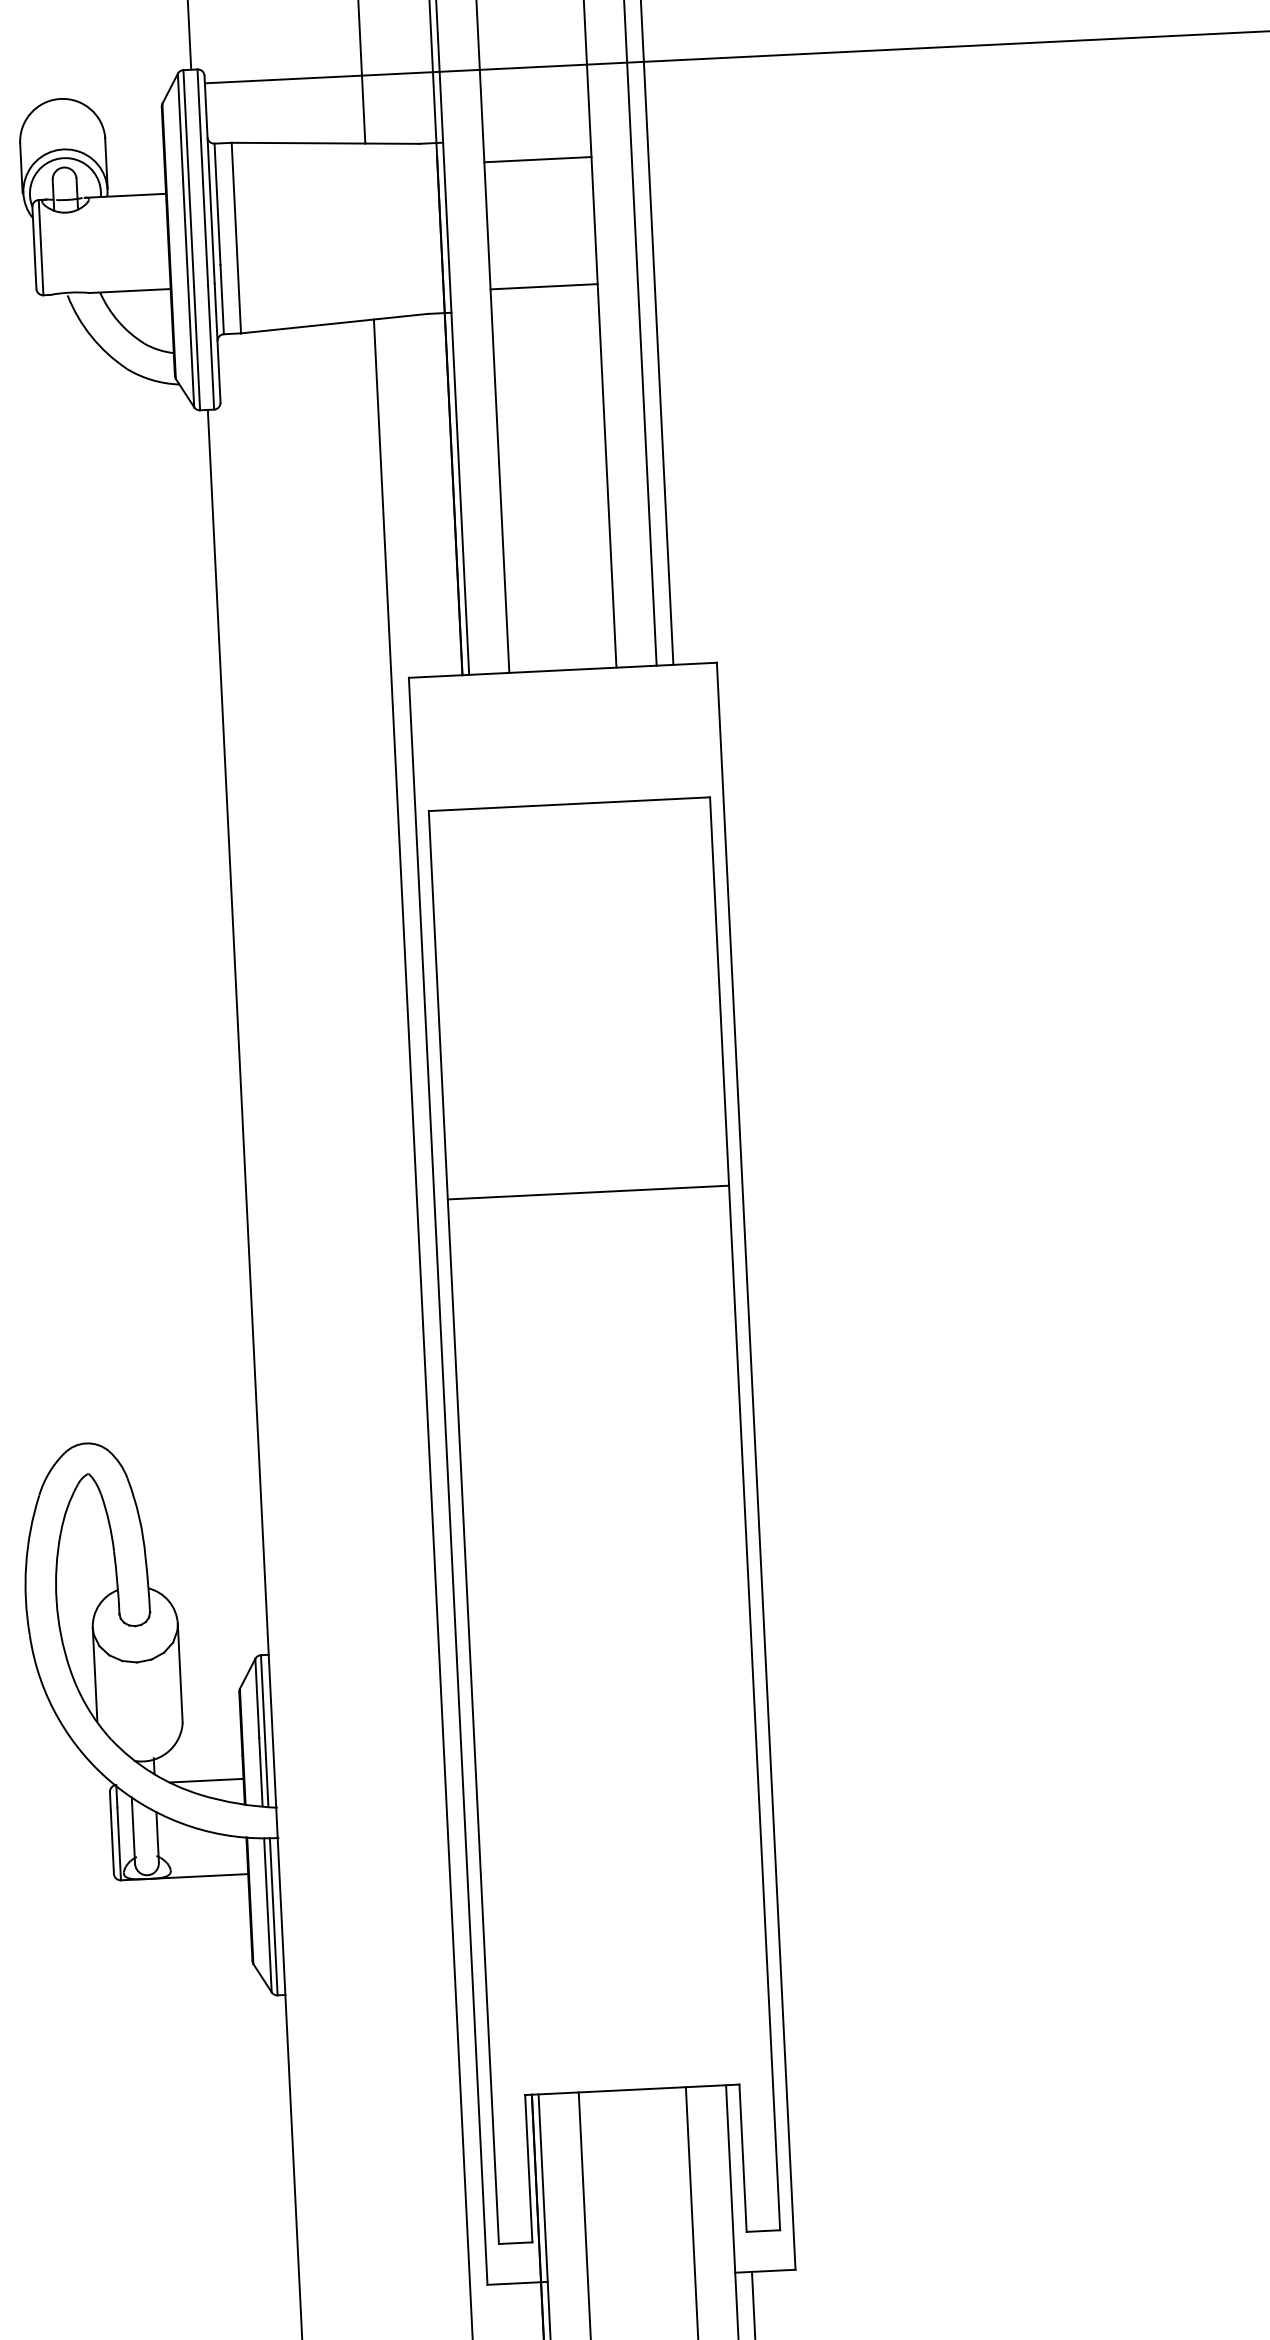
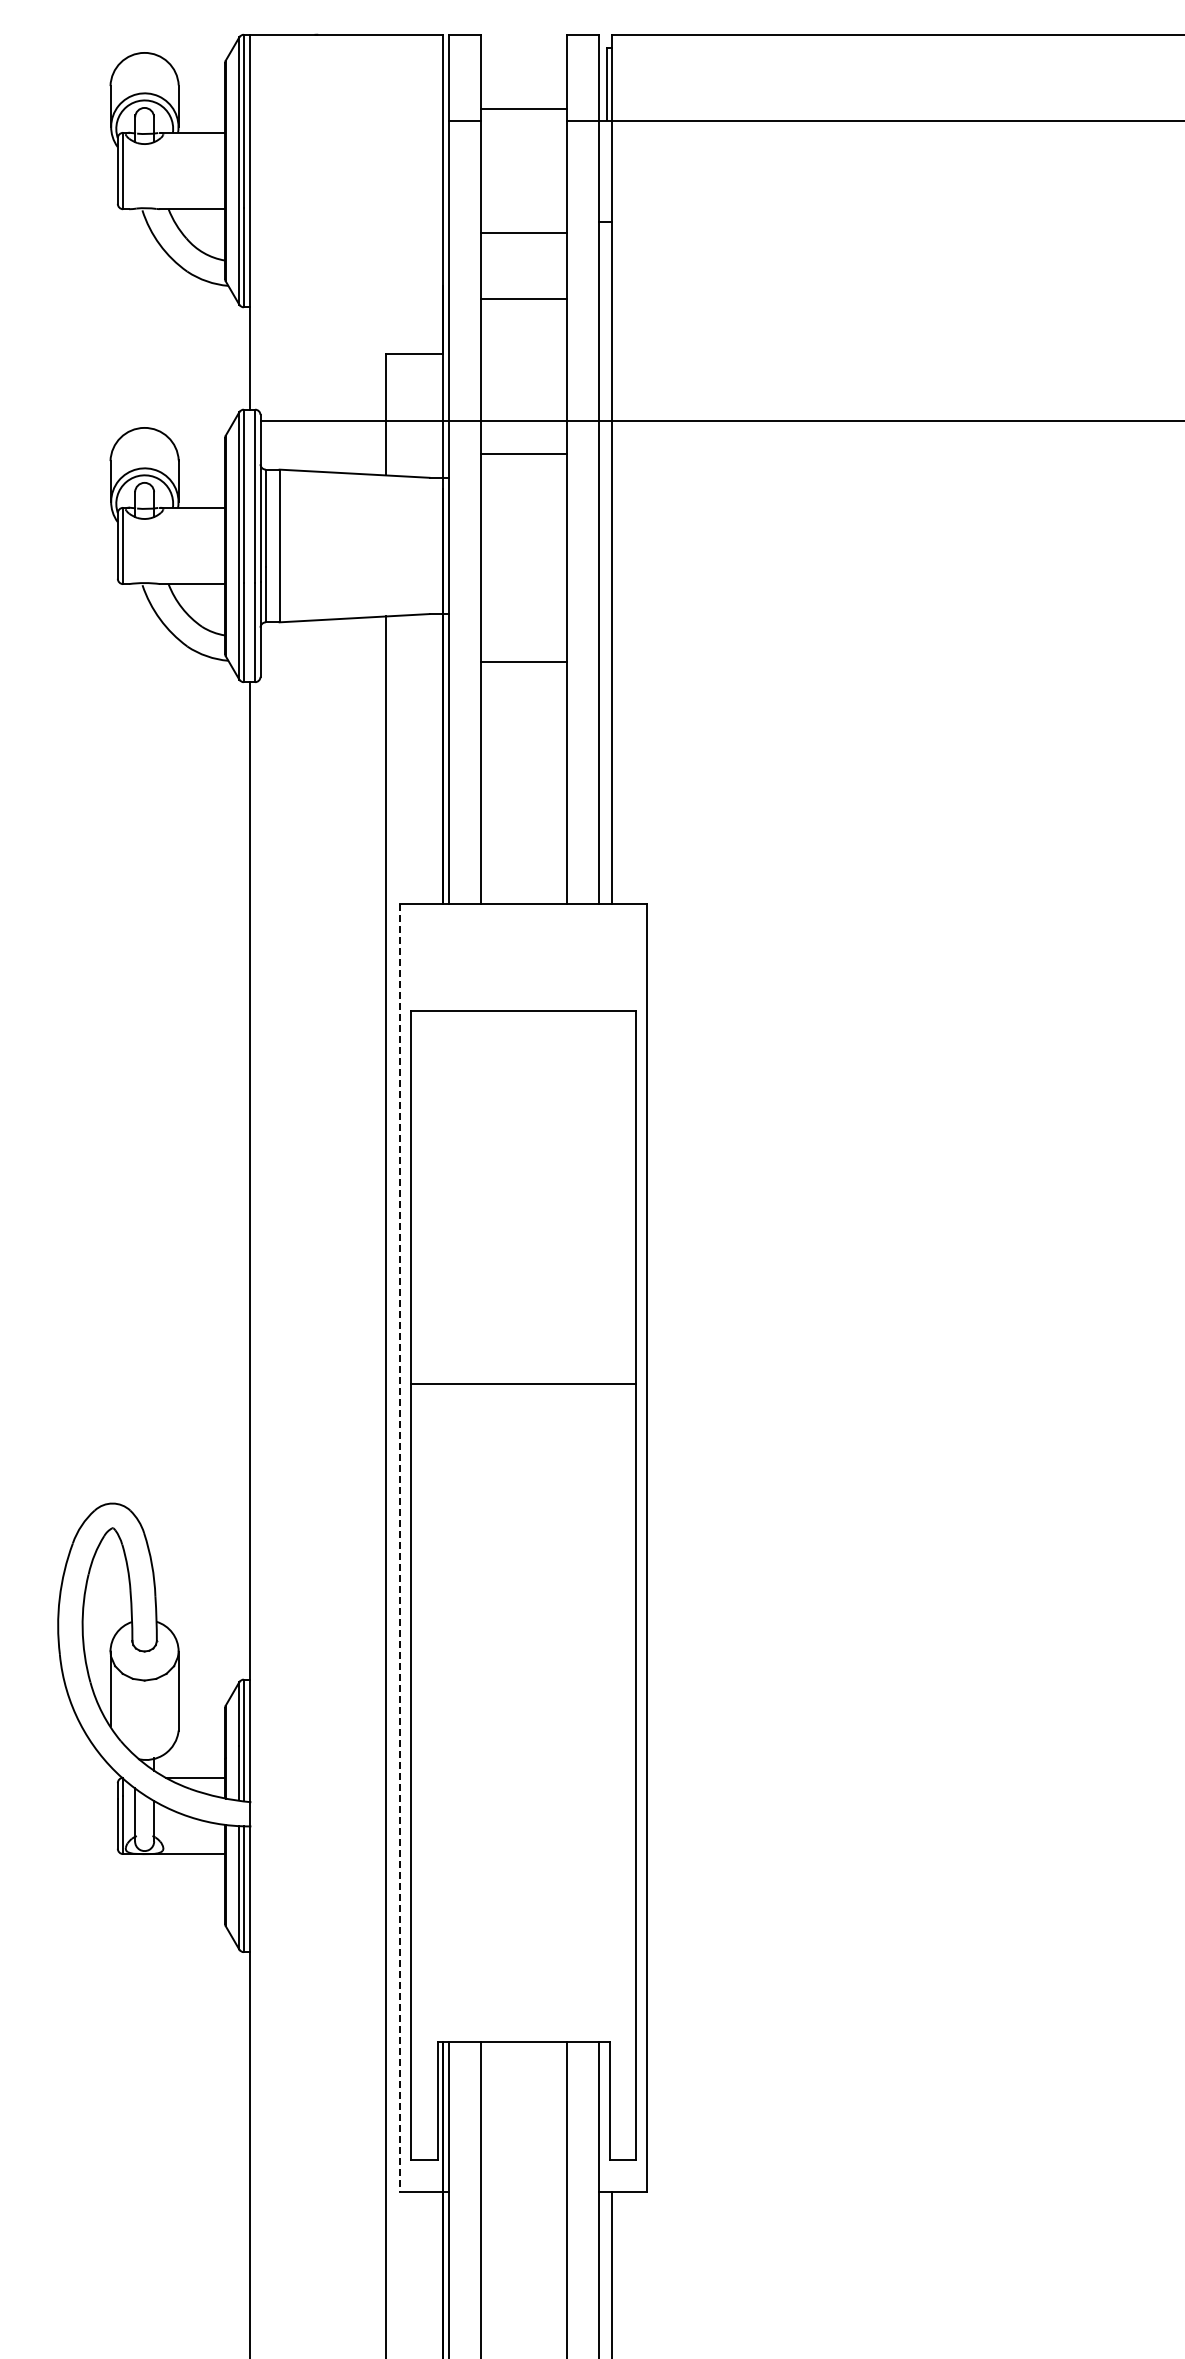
line: (537, 160) -> (523, 454), moved
line: (543, 286) -> (523, 661), moved
line: (588, 1192) -> (523, 1383), moved
line: (448, 1480) -> (400, 1547), solid -> dashed

